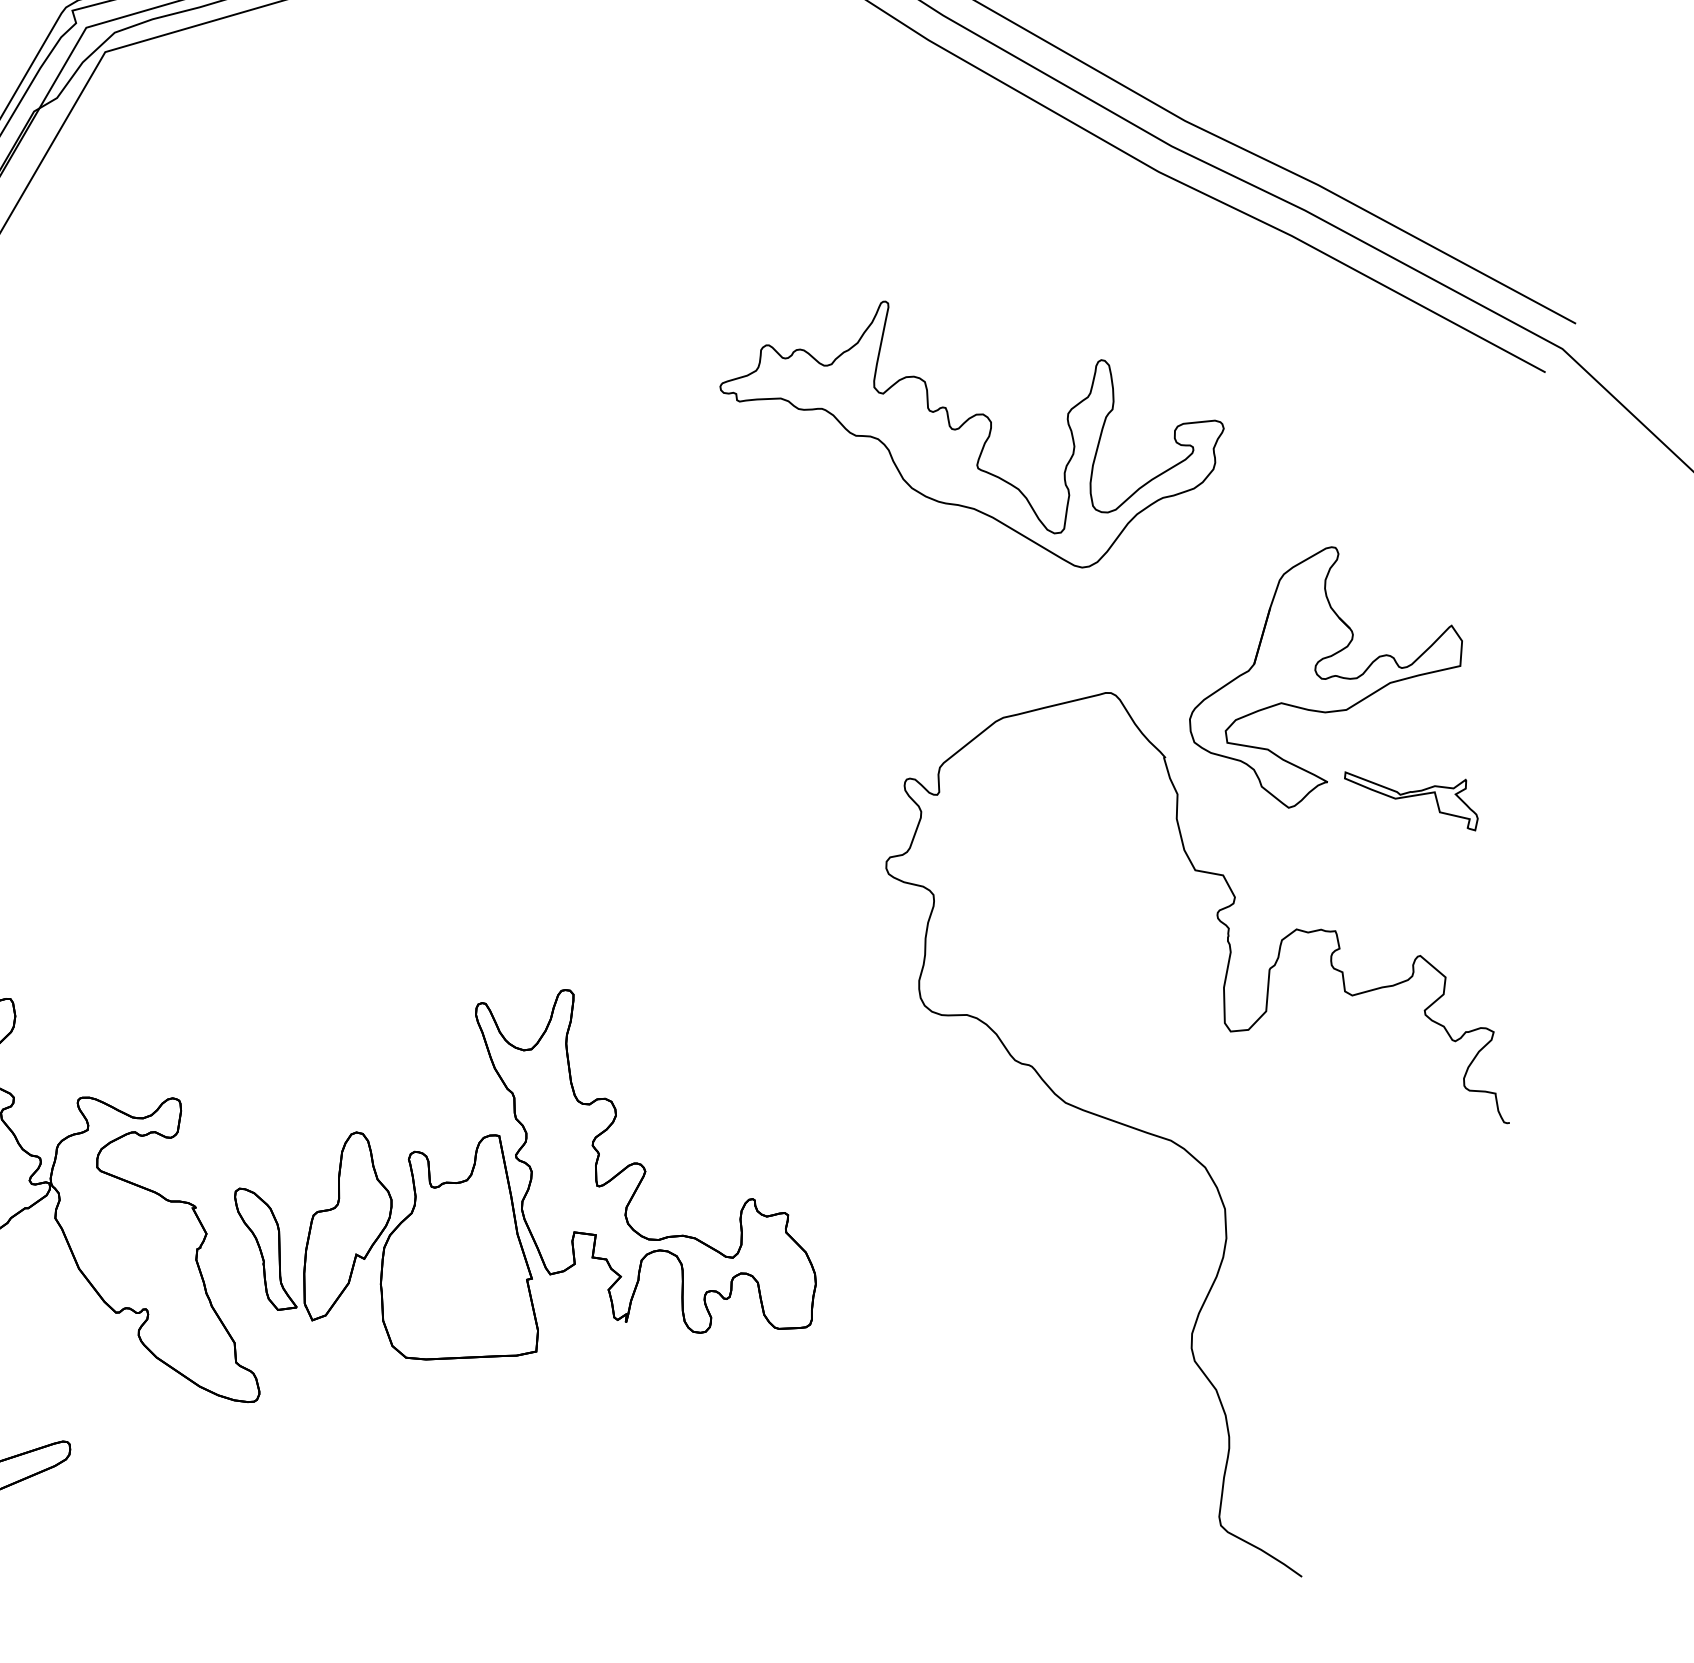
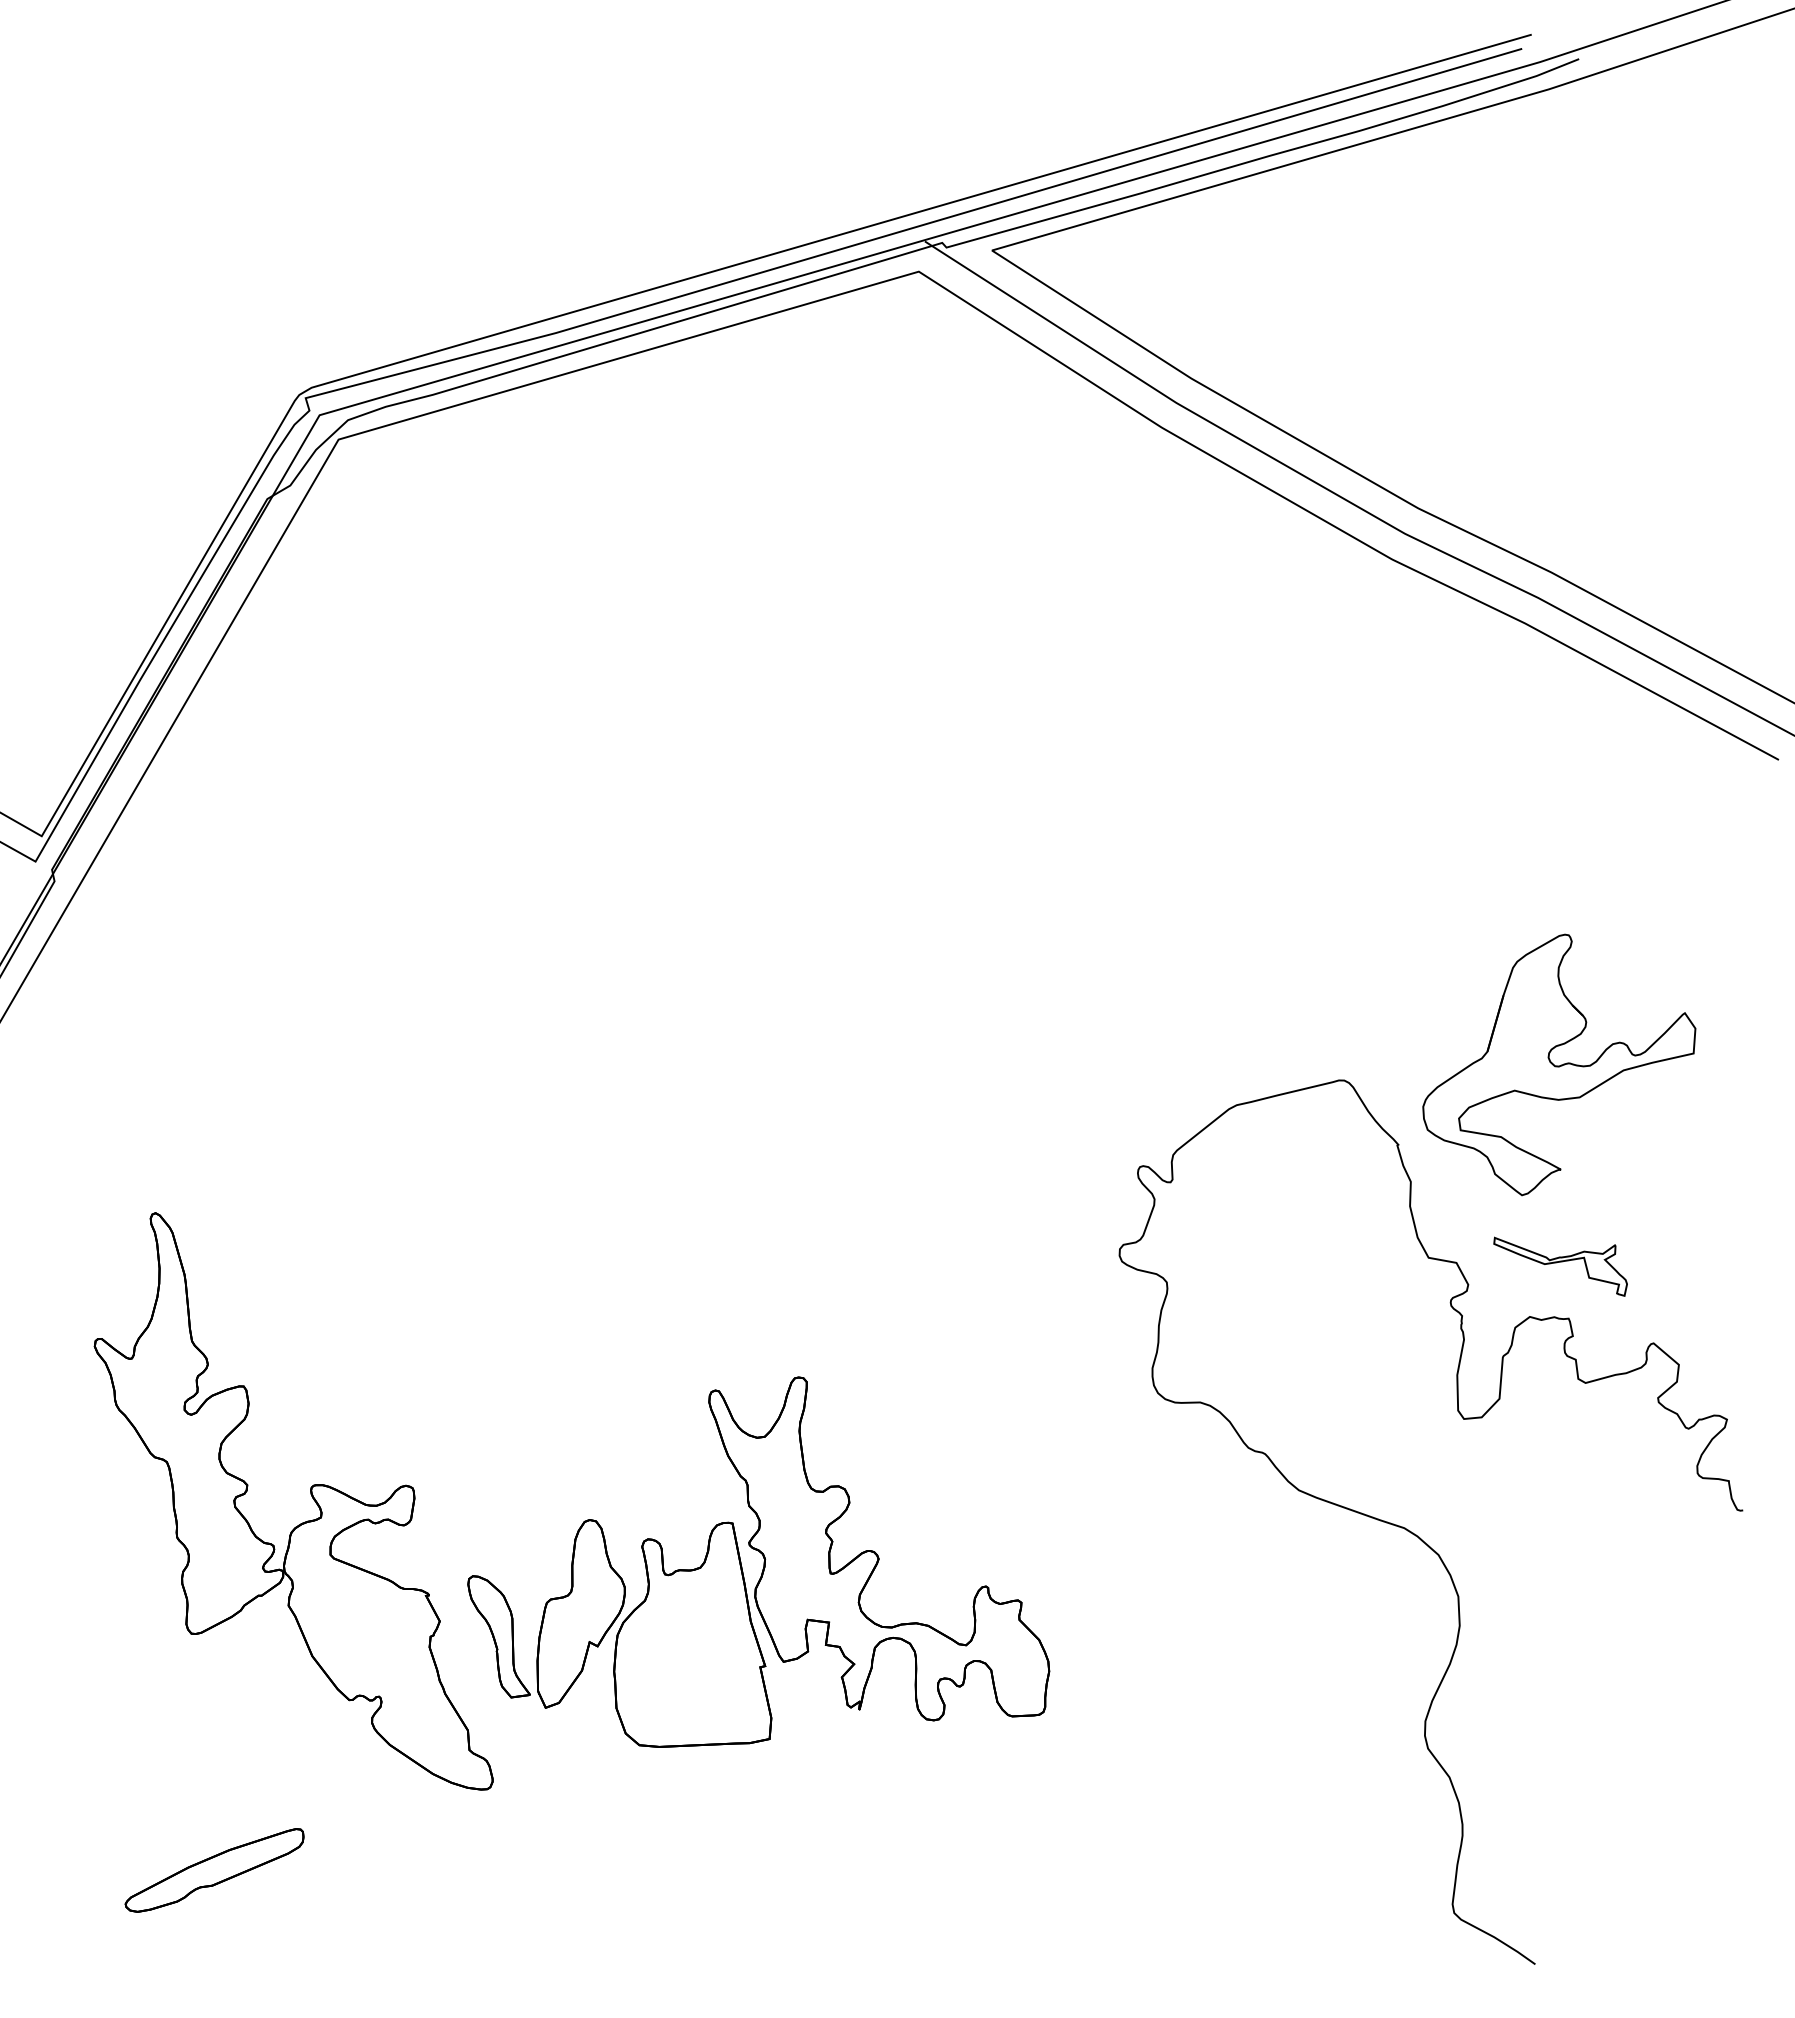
part: (971, 434) -> (1204, 821), removed
part: (1411, 801) -> (1560, 1266), moved

